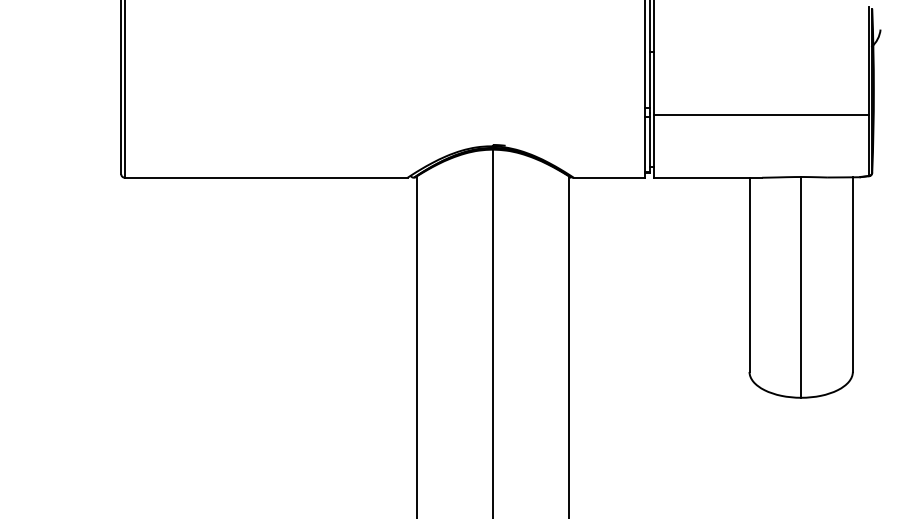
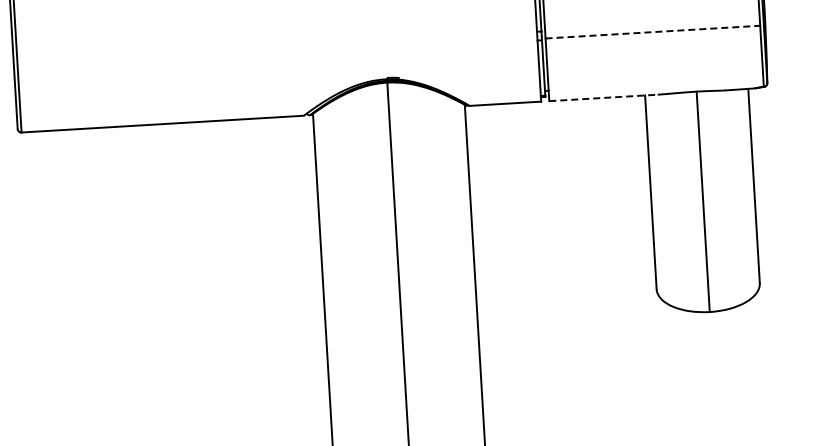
line: (761, 115) -> (653, 32), solid -> dashed
line: (708, 177) -> (604, 97), solid -> dashed

